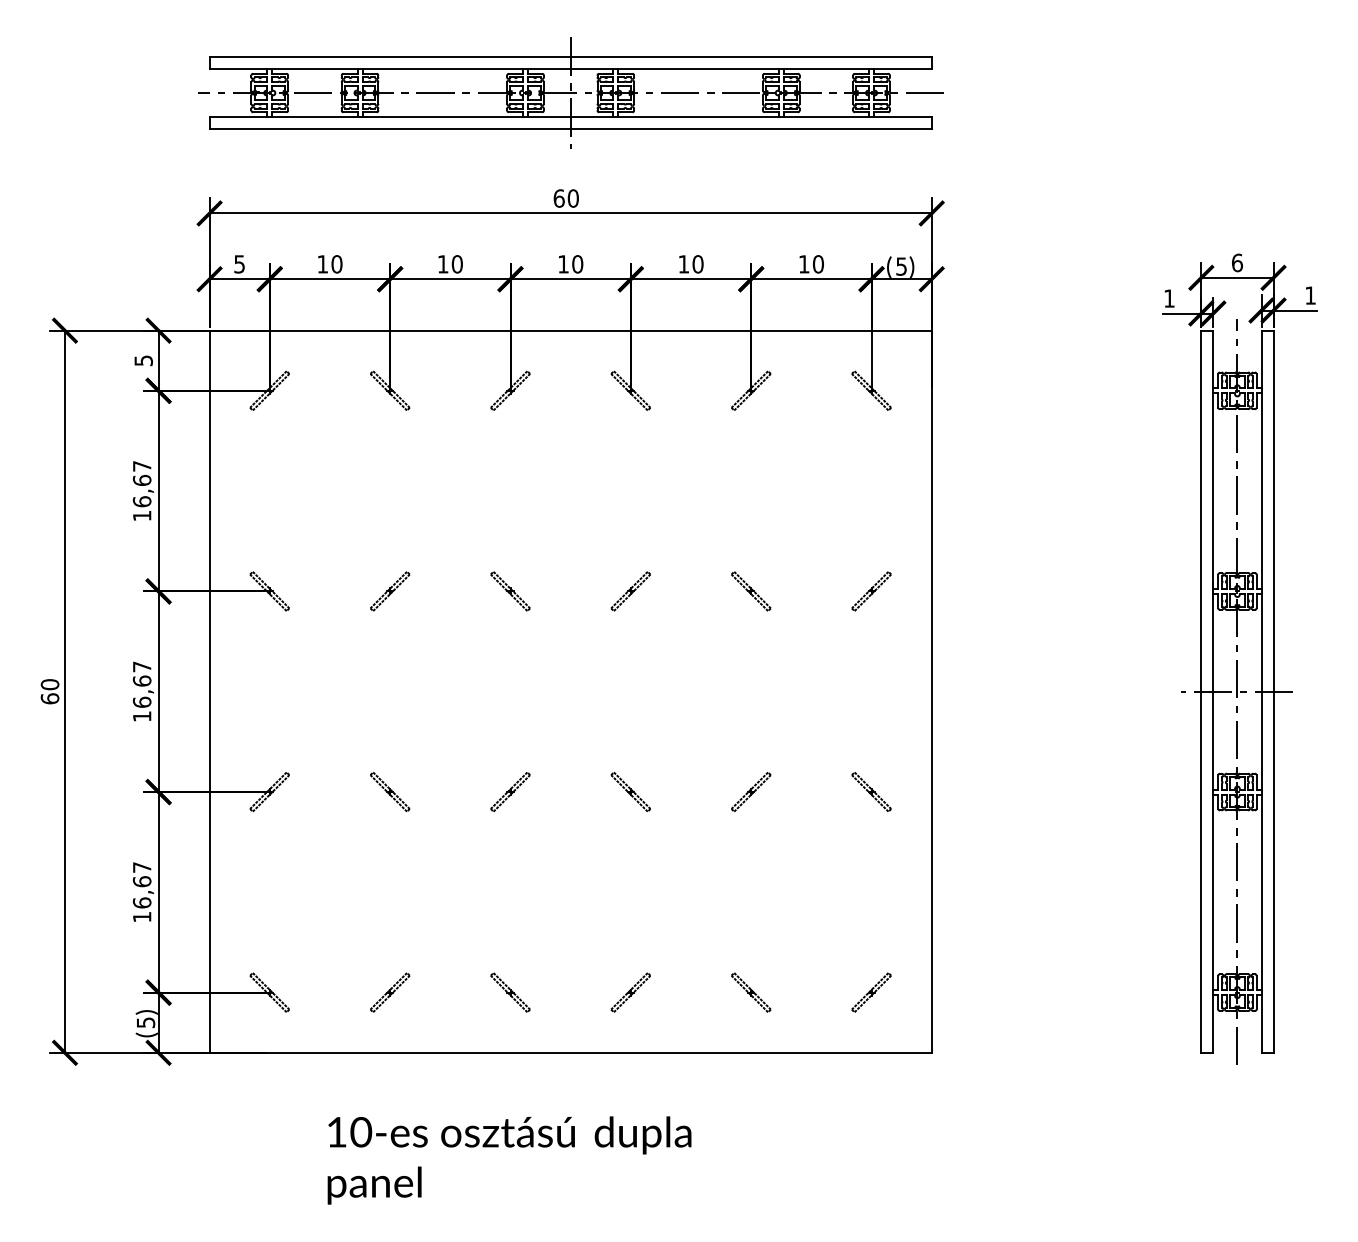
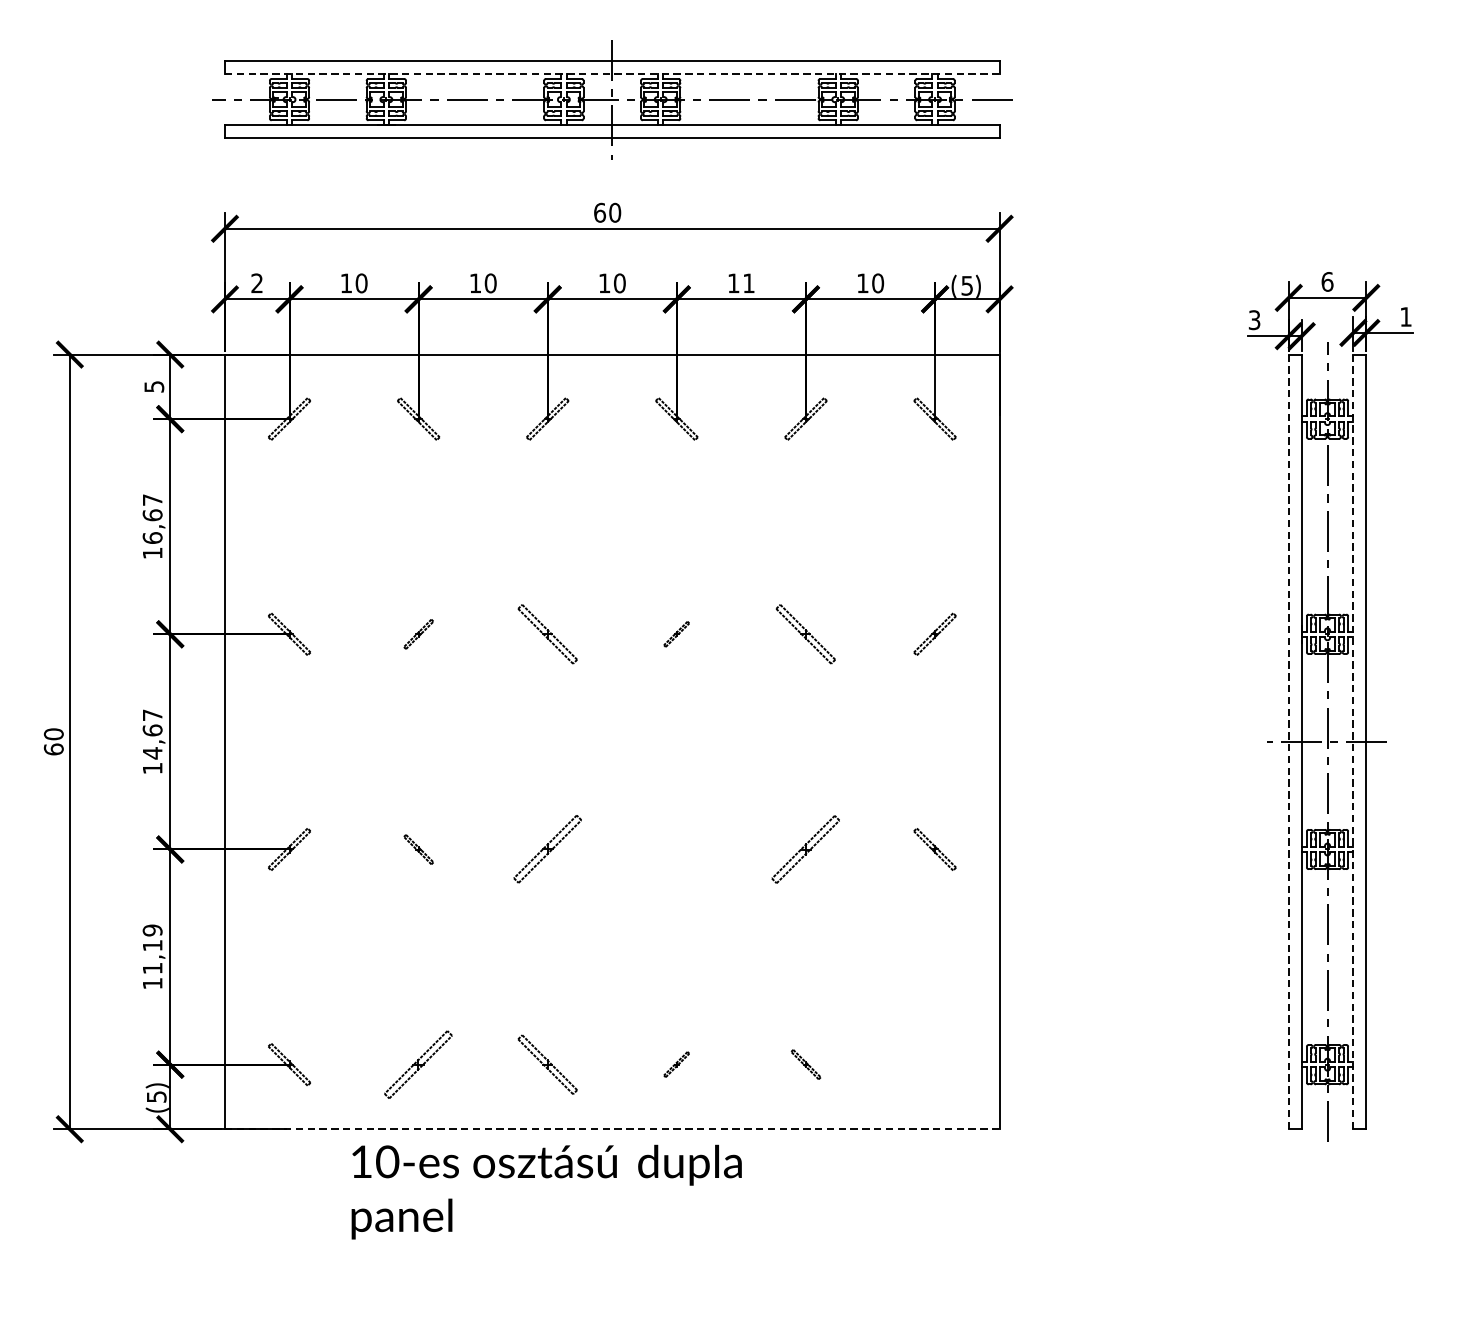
line: (571, 68) -> (613, 73), solid -> dashed
text: (239, 264) -> (257, 283), 5 -> 2
text: (697, 264) -> (748, 283), 10 -> 11
text: (1169, 298) -> (1254, 320), 1 -> 3
part: (390, 591) -> (419, 634), size x0.7
part: (510, 591) -> (547, 634), size x1.4
part: (630, 591) -> (676, 634), size x0.6
part: (751, 591) -> (806, 634), size x1.4
line: (1201, 692) -> (1288, 742), solid -> dashed
line: (1261, 692) -> (1353, 742), solid -> dashed
text: (141, 702) -> (151, 753), 16,67 -> 14,67
part: (751, 791) -> (806, 848), size x1.6
part: (390, 792) -> (419, 849), size x0.7
part: (510, 792) -> (547, 849), size x1.6
part: (630, 792) -> (676, 849), removed
text: (141, 885) -> (151, 949), 16,67 -> 11,19
part: (390, 992) -> (419, 1064), size x1.6
part: (510, 992) -> (547, 1064), size x1.4
part: (630, 992) -> (676, 1064), size x0.6
part: (751, 992) -> (806, 1064), size x0.7
part: (871, 992) -> (934, 1064), removed
line: (571, 1052) -> (613, 1128), solid -> dashed
text: (509, 1160) -> (546, 1192), moved

